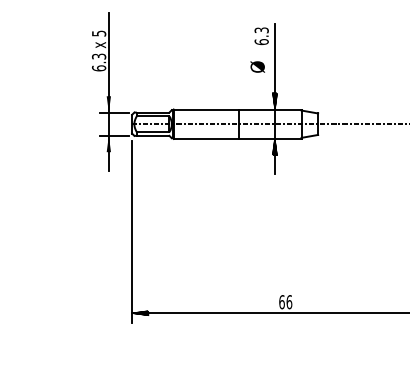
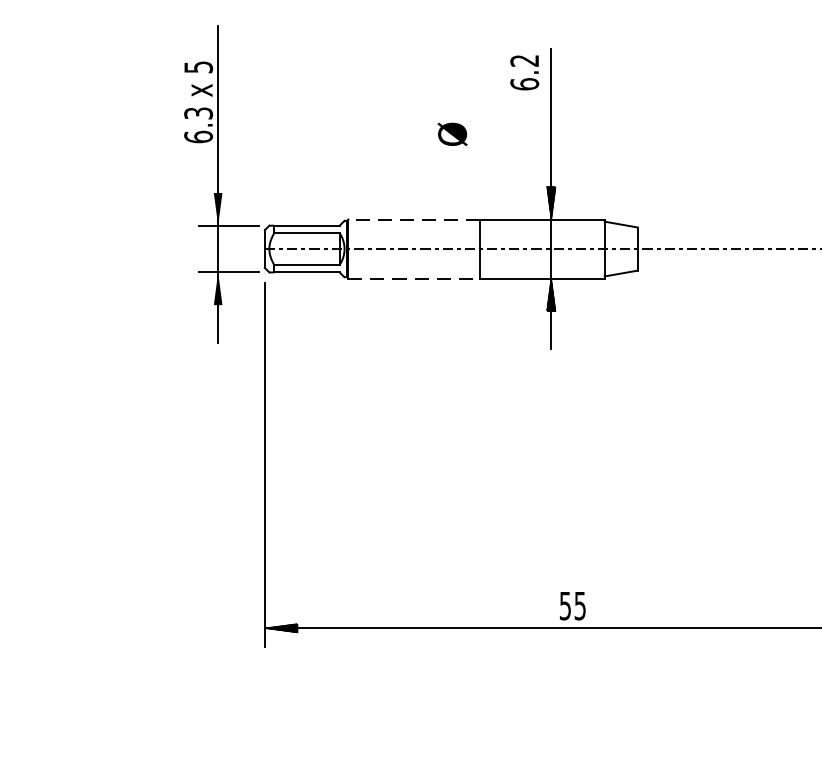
text: (261, 30) -> (524, 61), 6.3 -> 6.2
text: (257, 66) -> (452, 133), moved
line: (206, 109) -> (414, 219), solid -> dashed
line: (206, 138) -> (414, 277), solid -> dashed
text: (285, 302) -> (572, 606), 66 -> 55

